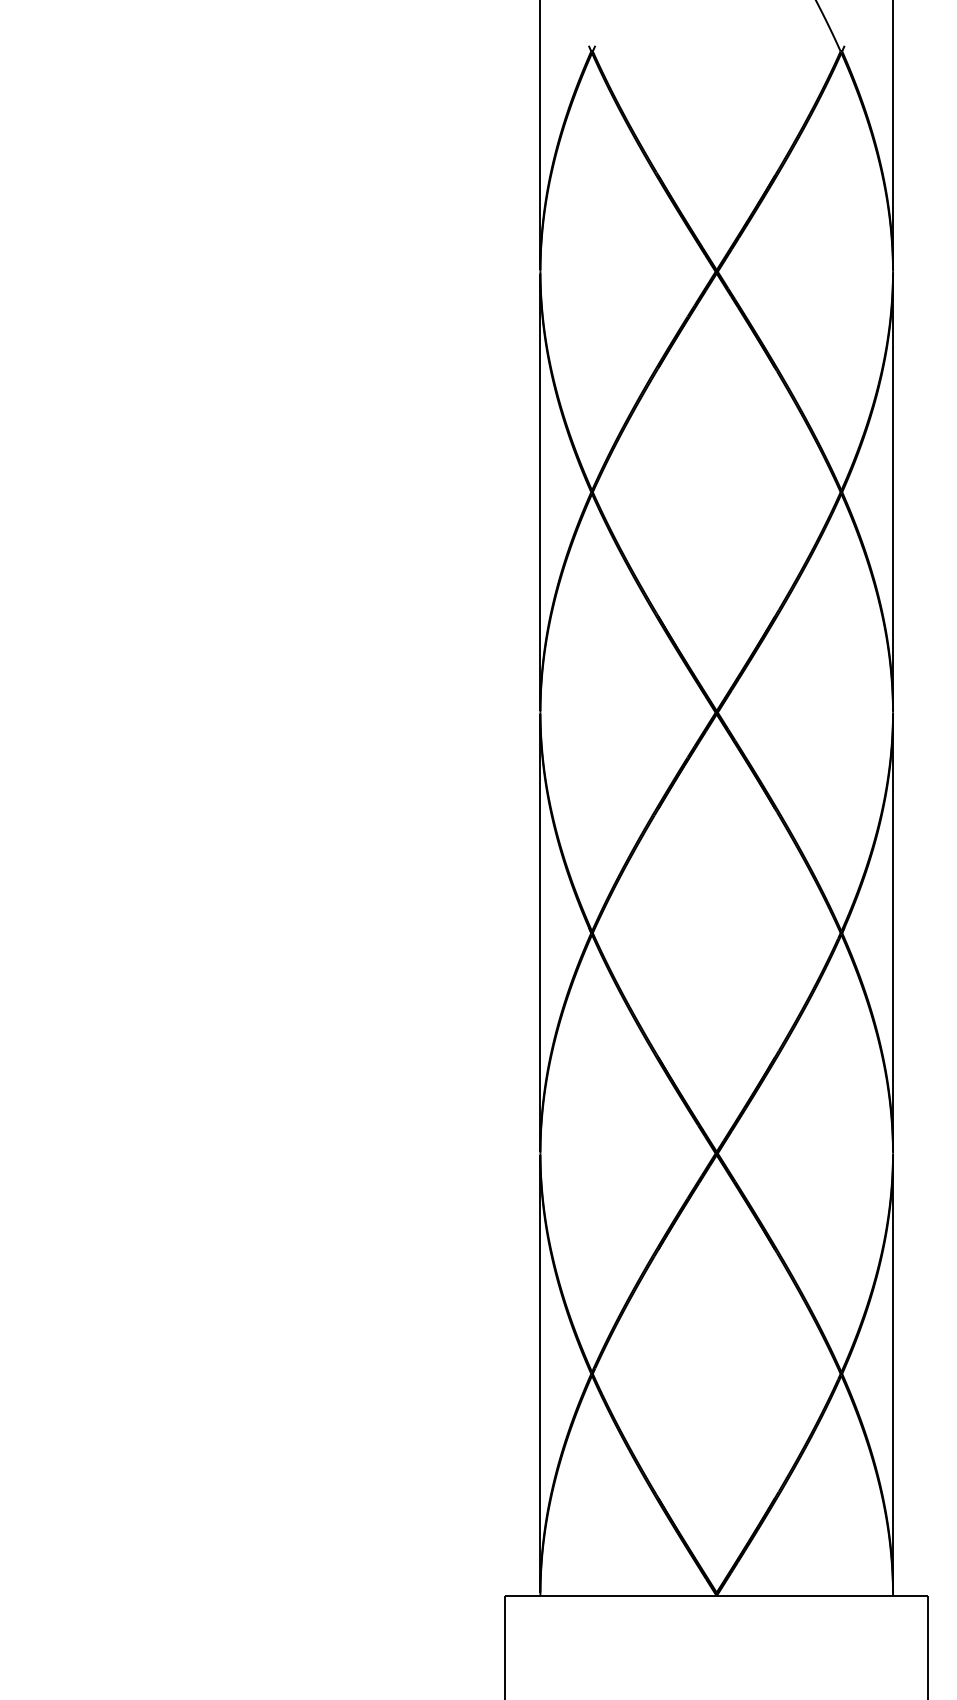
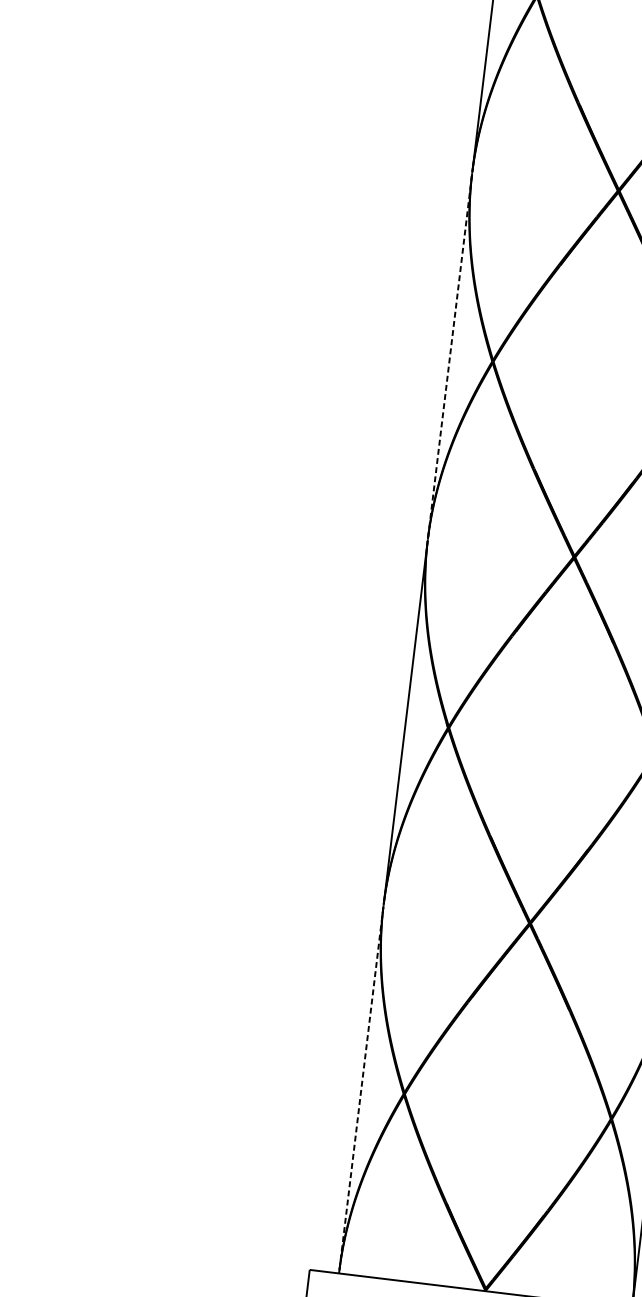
line: (540, 492) -> (450, 356), solid -> dashed
line: (540, 1373) -> (361, 1088), solid -> dashed

